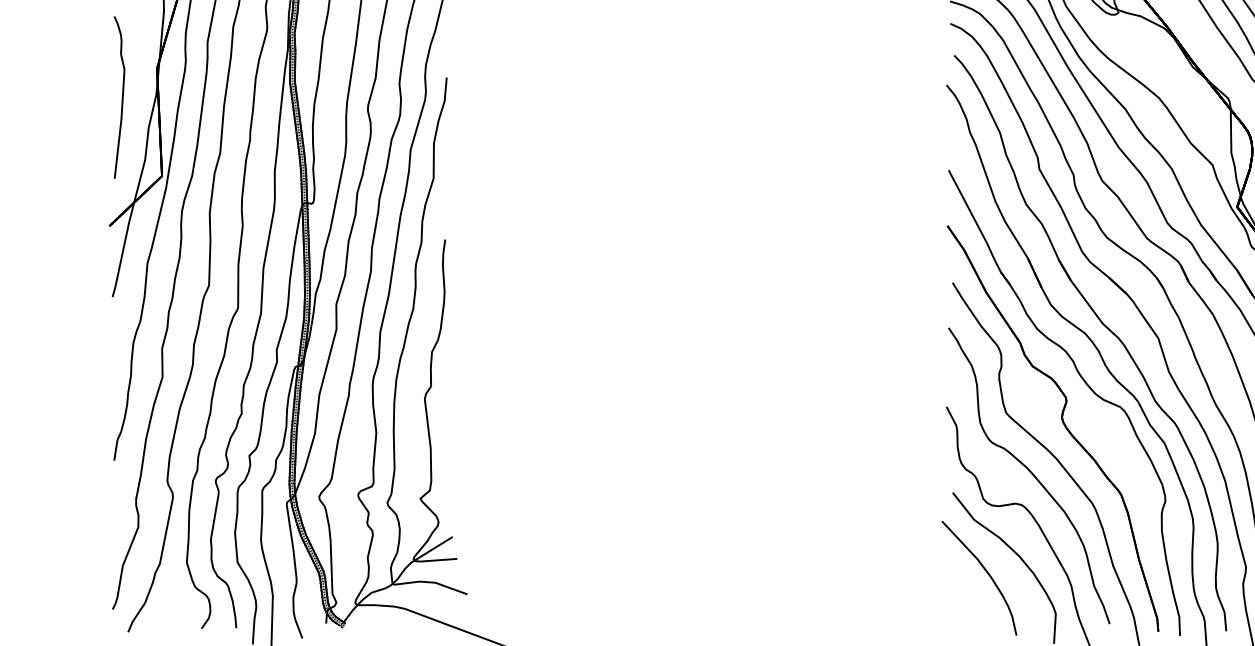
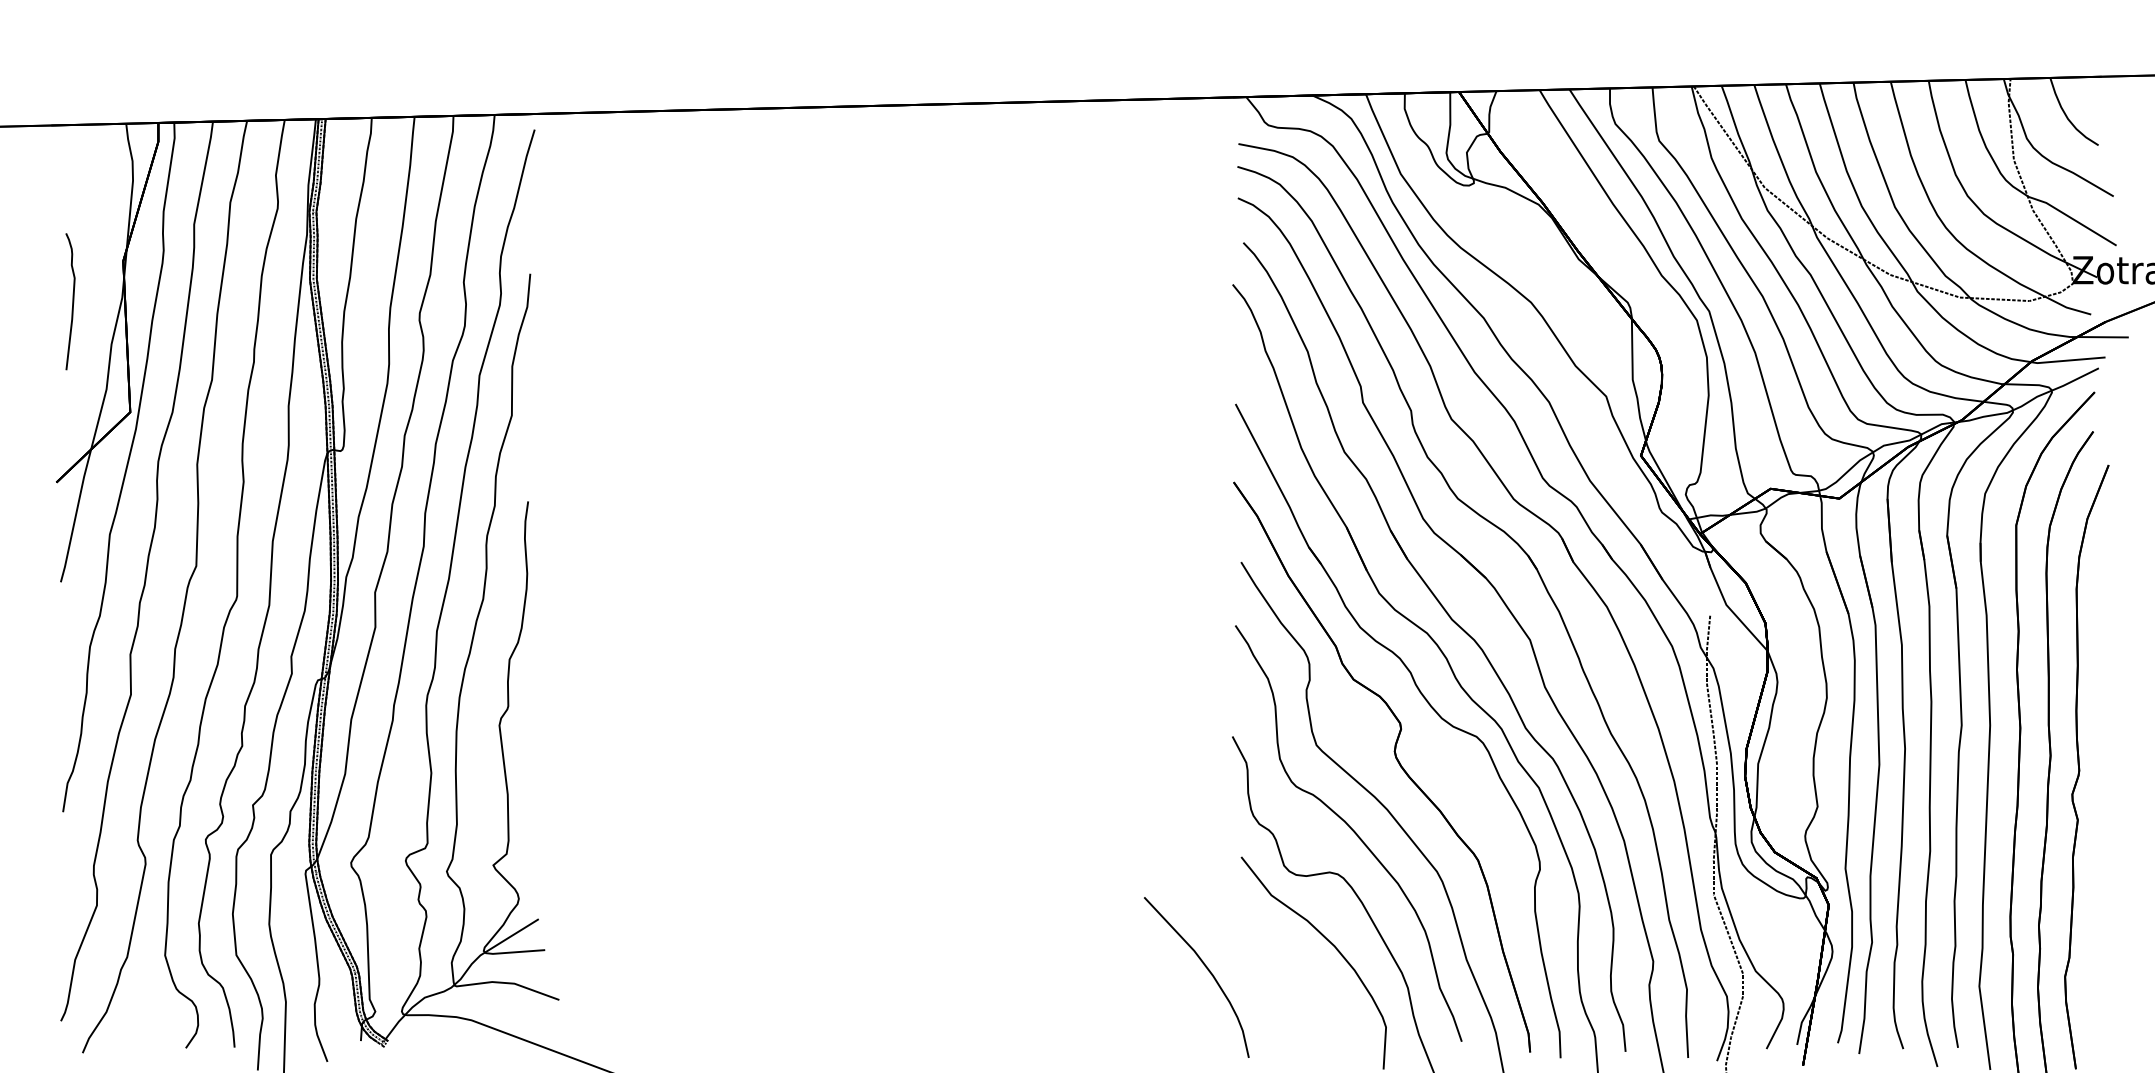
part: (119, 97) -> (70, 301), size x0.6
part: (987, 573) -> (1207, 970), moved

